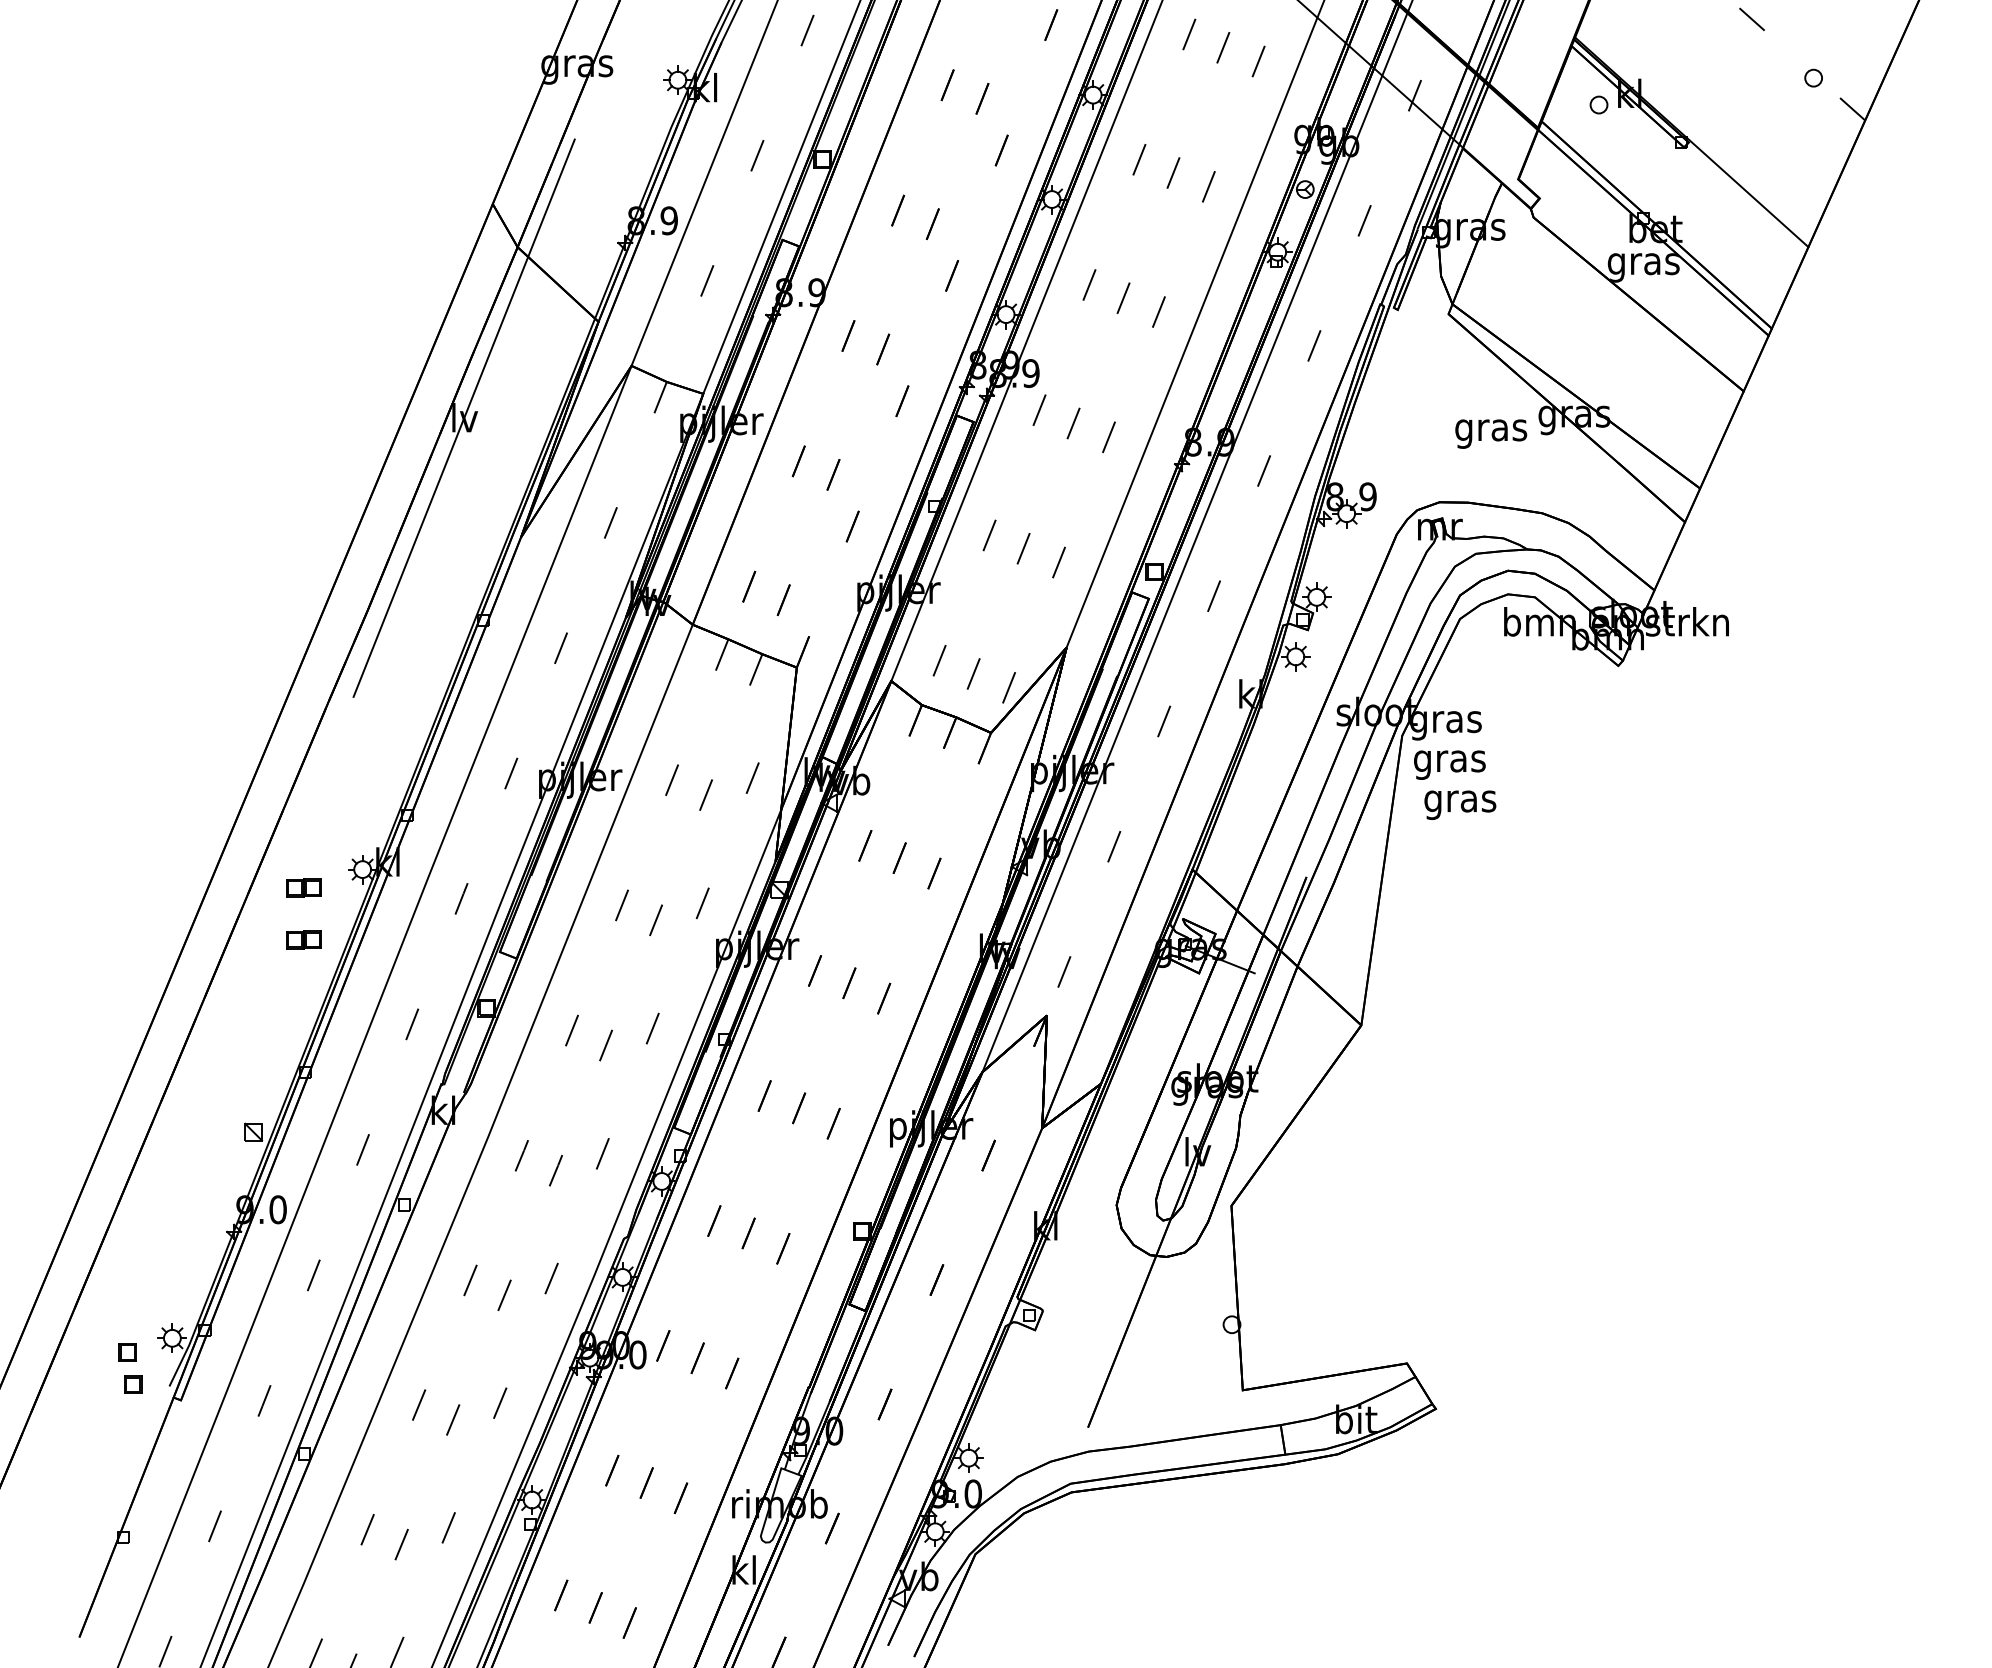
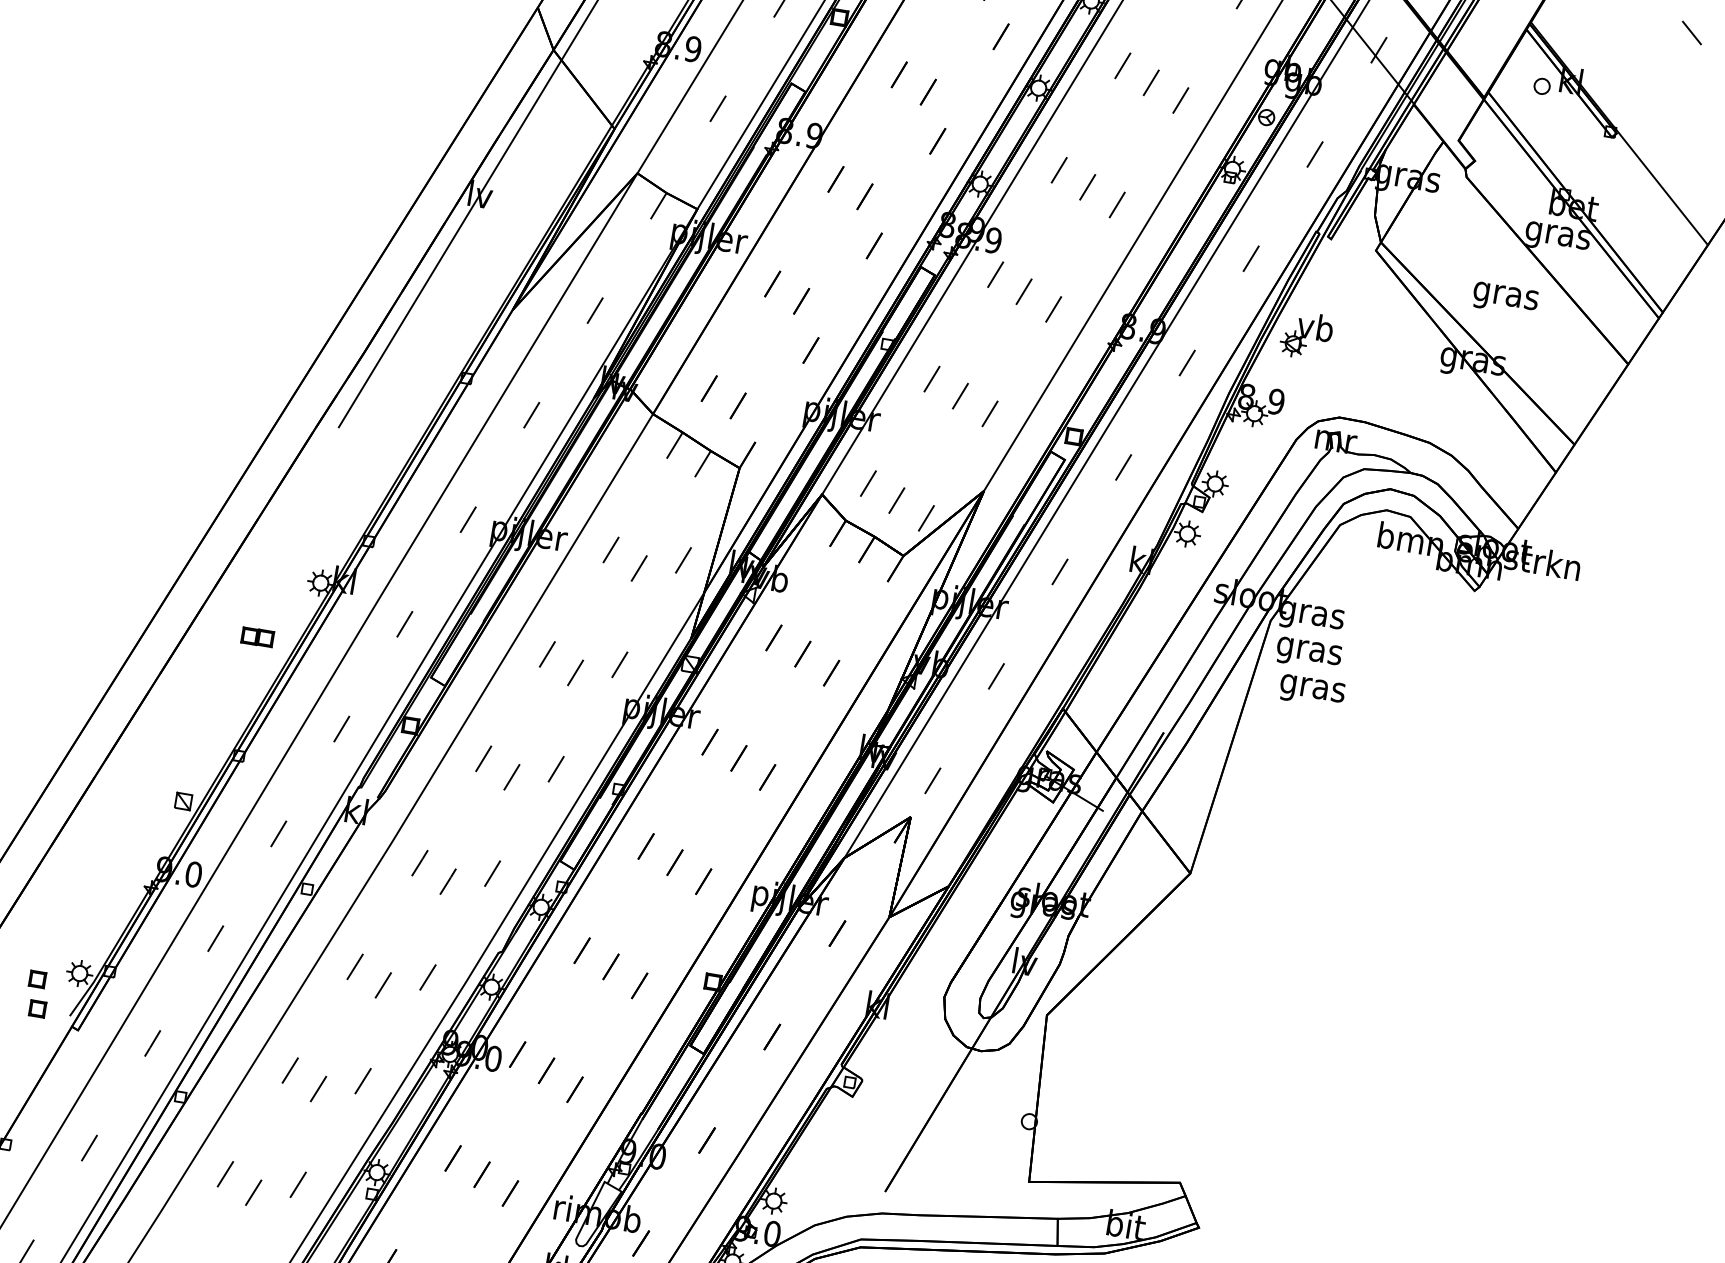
part: (1388, 419) -> (1306, 335), added
text: (1491, 433) -> (1505, 298), moved
part: (303, 887) -> (265, 590), removed

